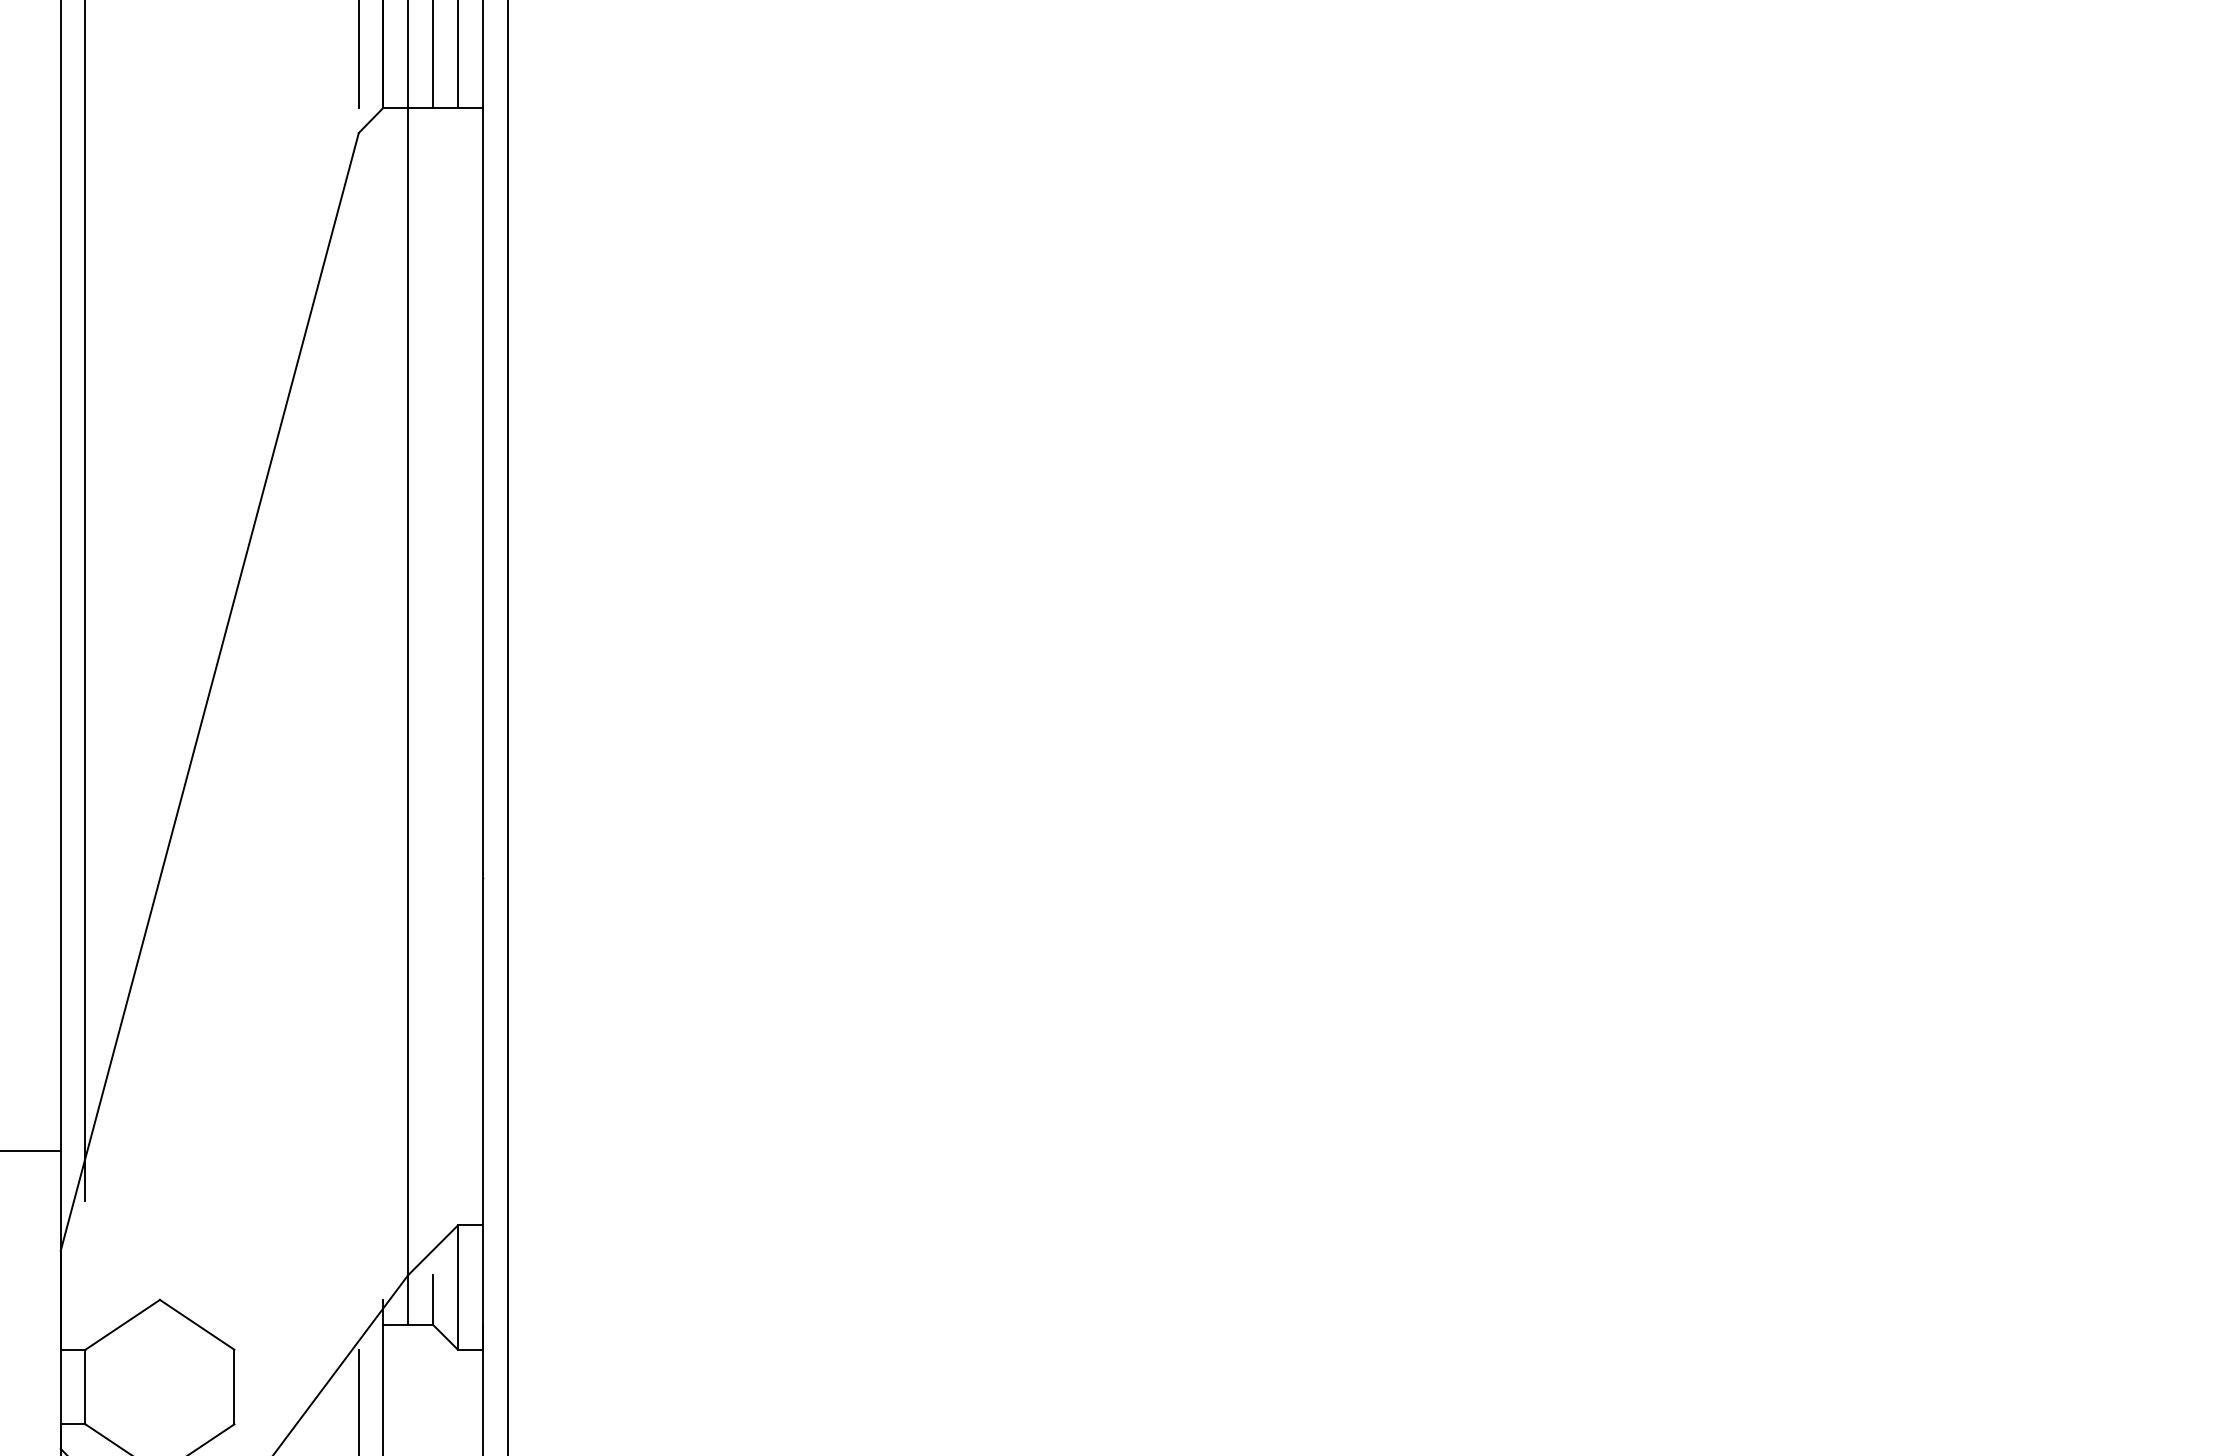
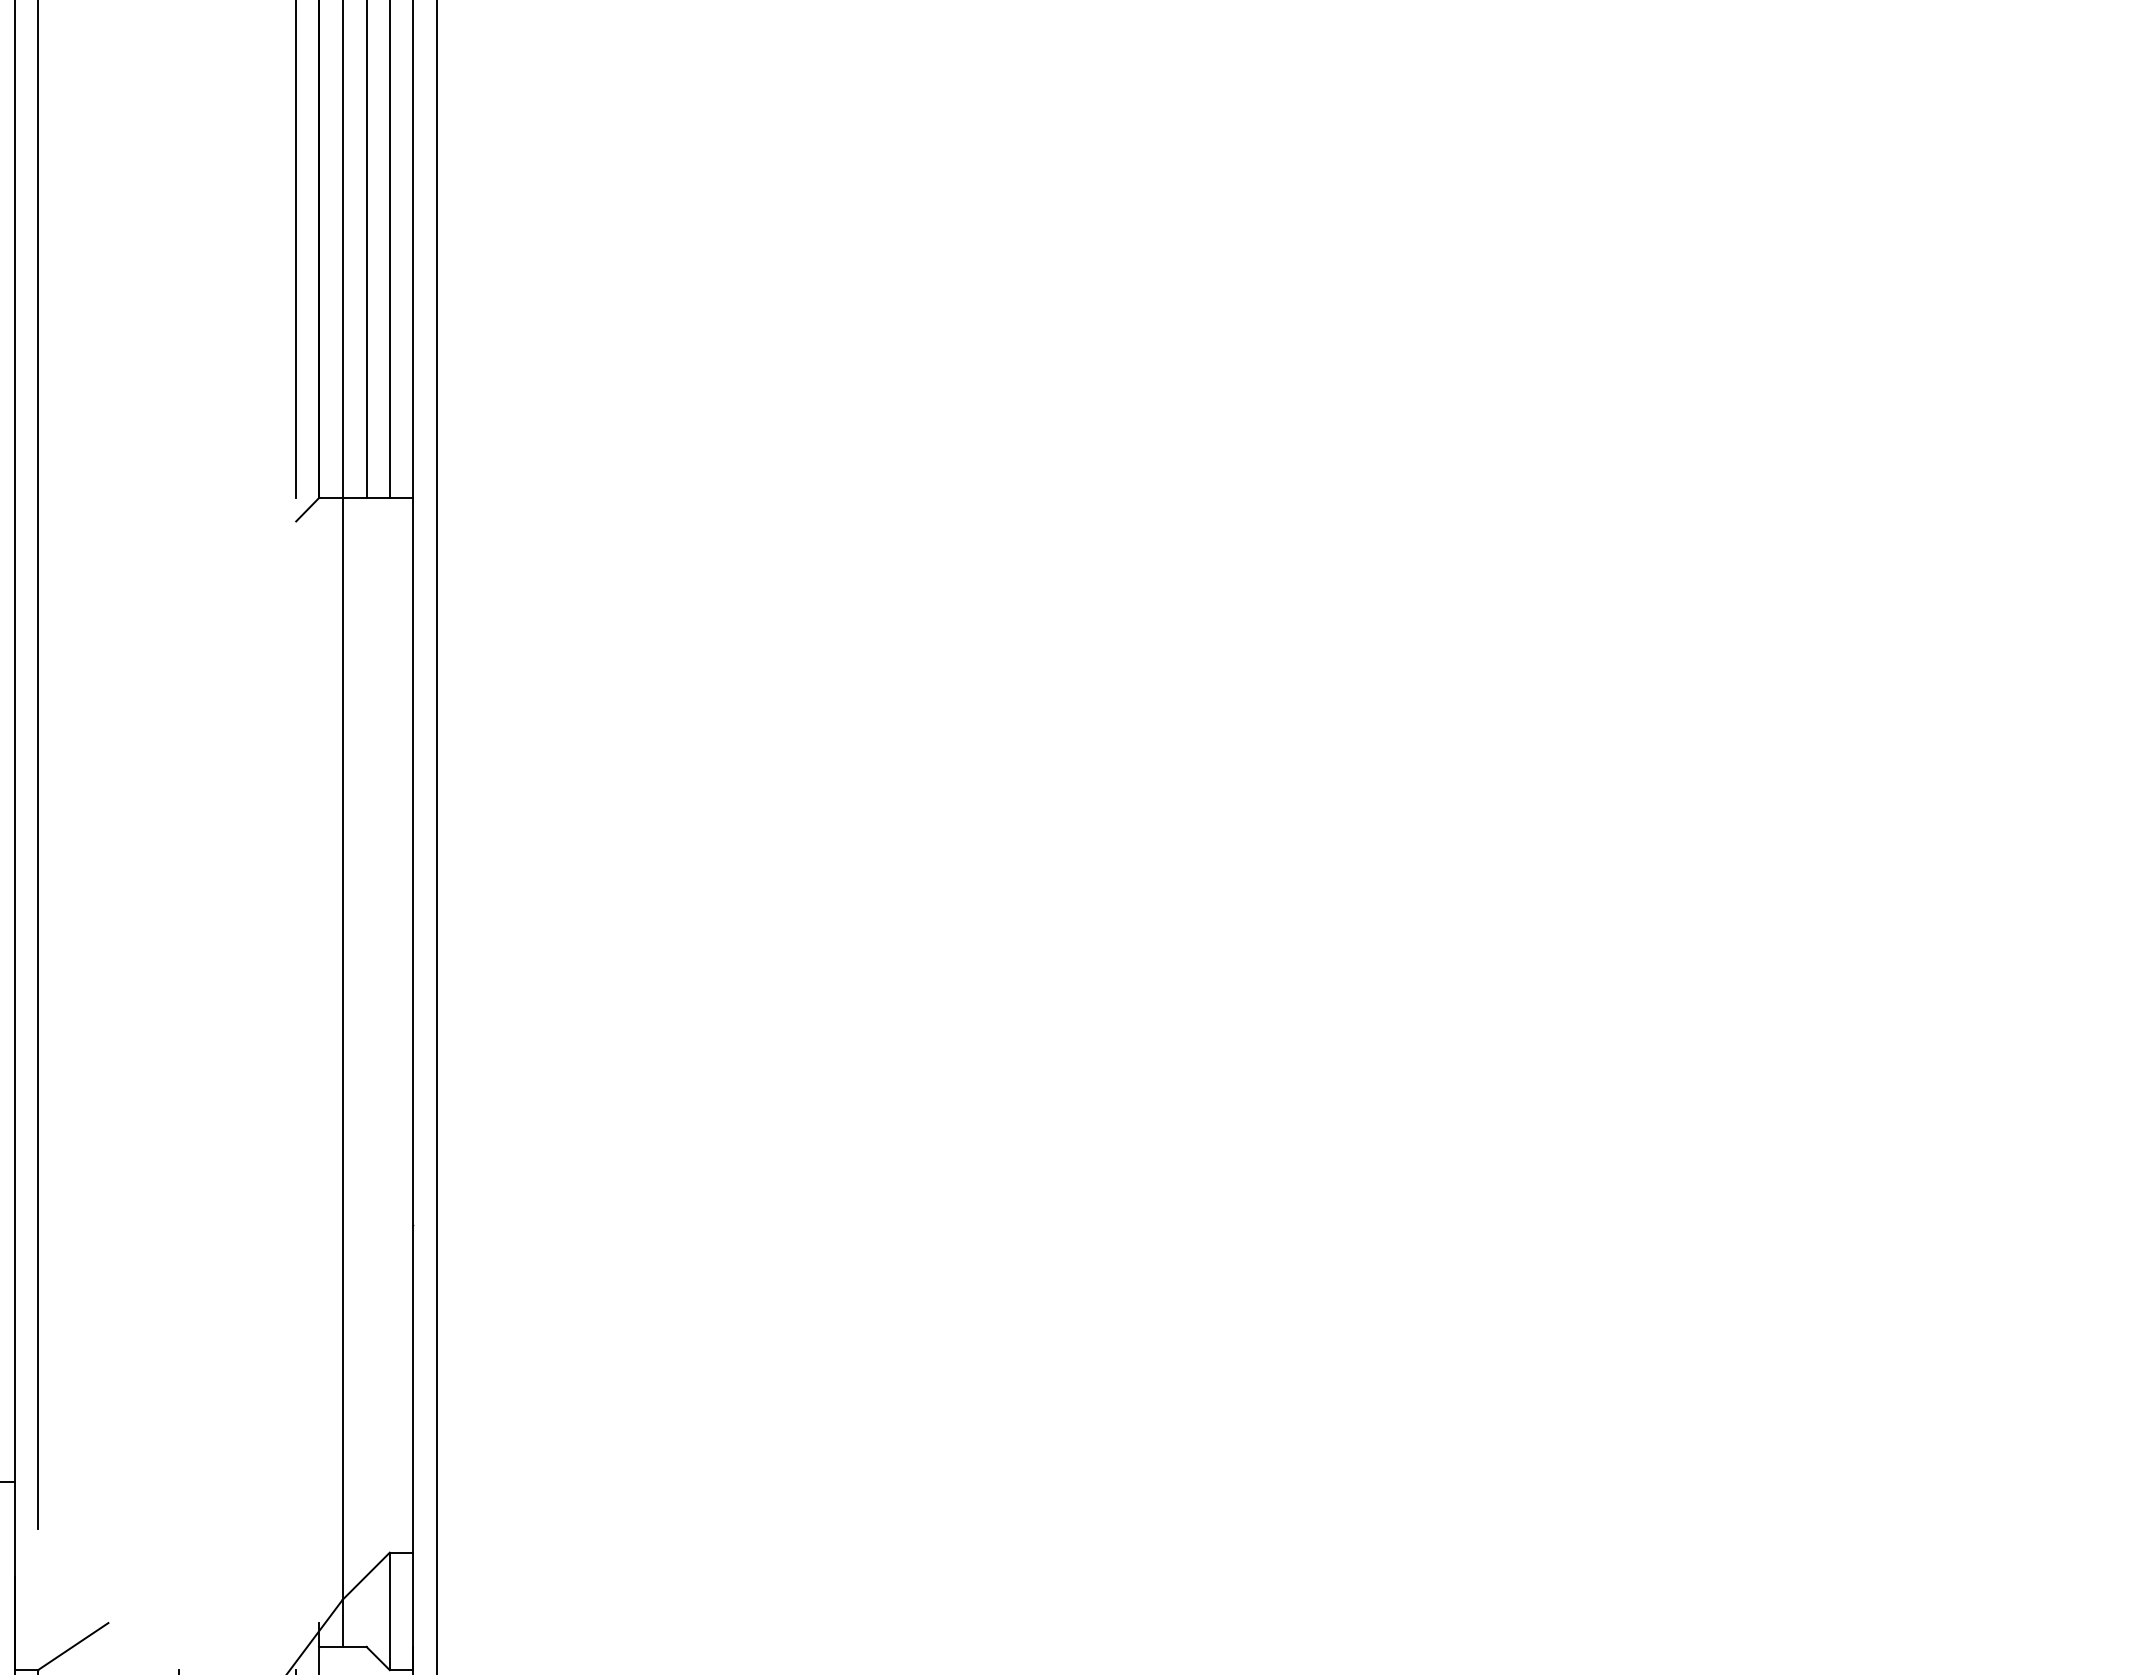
line: (209, 691) -> (155, 1048), removed
line: (433, 1299) -> (366, 1622), removed
line: (197, 1324) -> (143, 1646), removed

